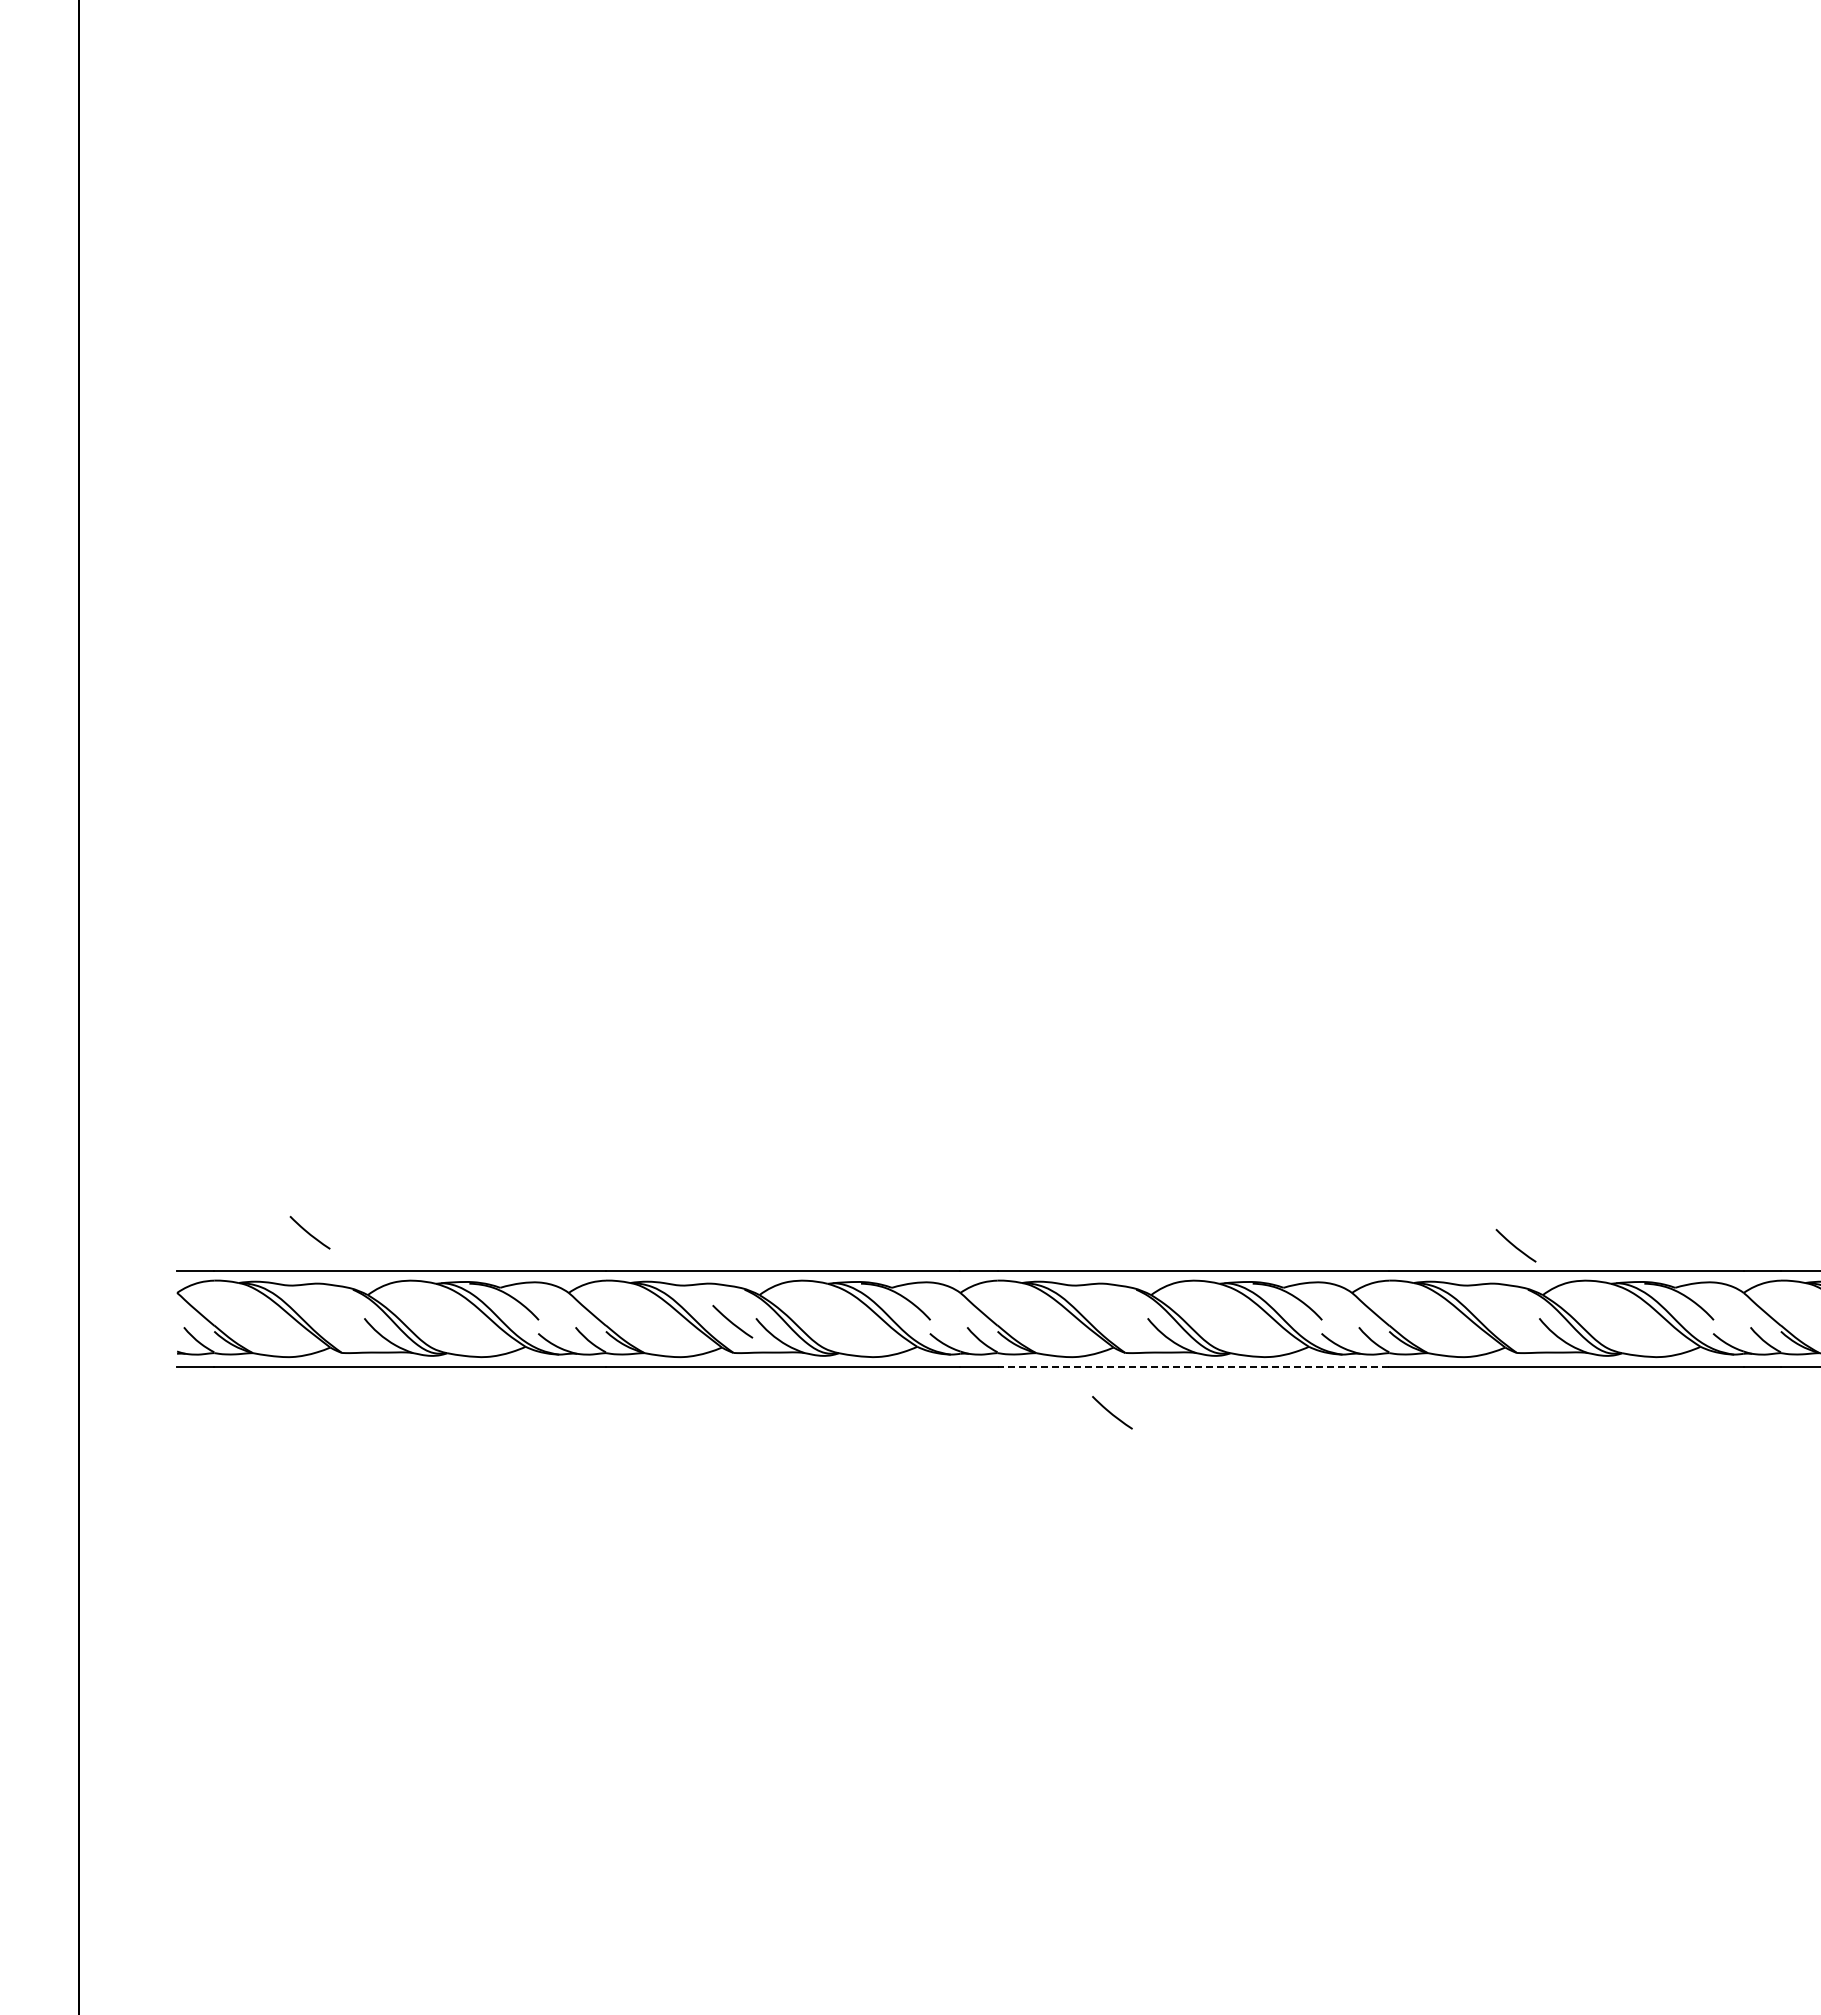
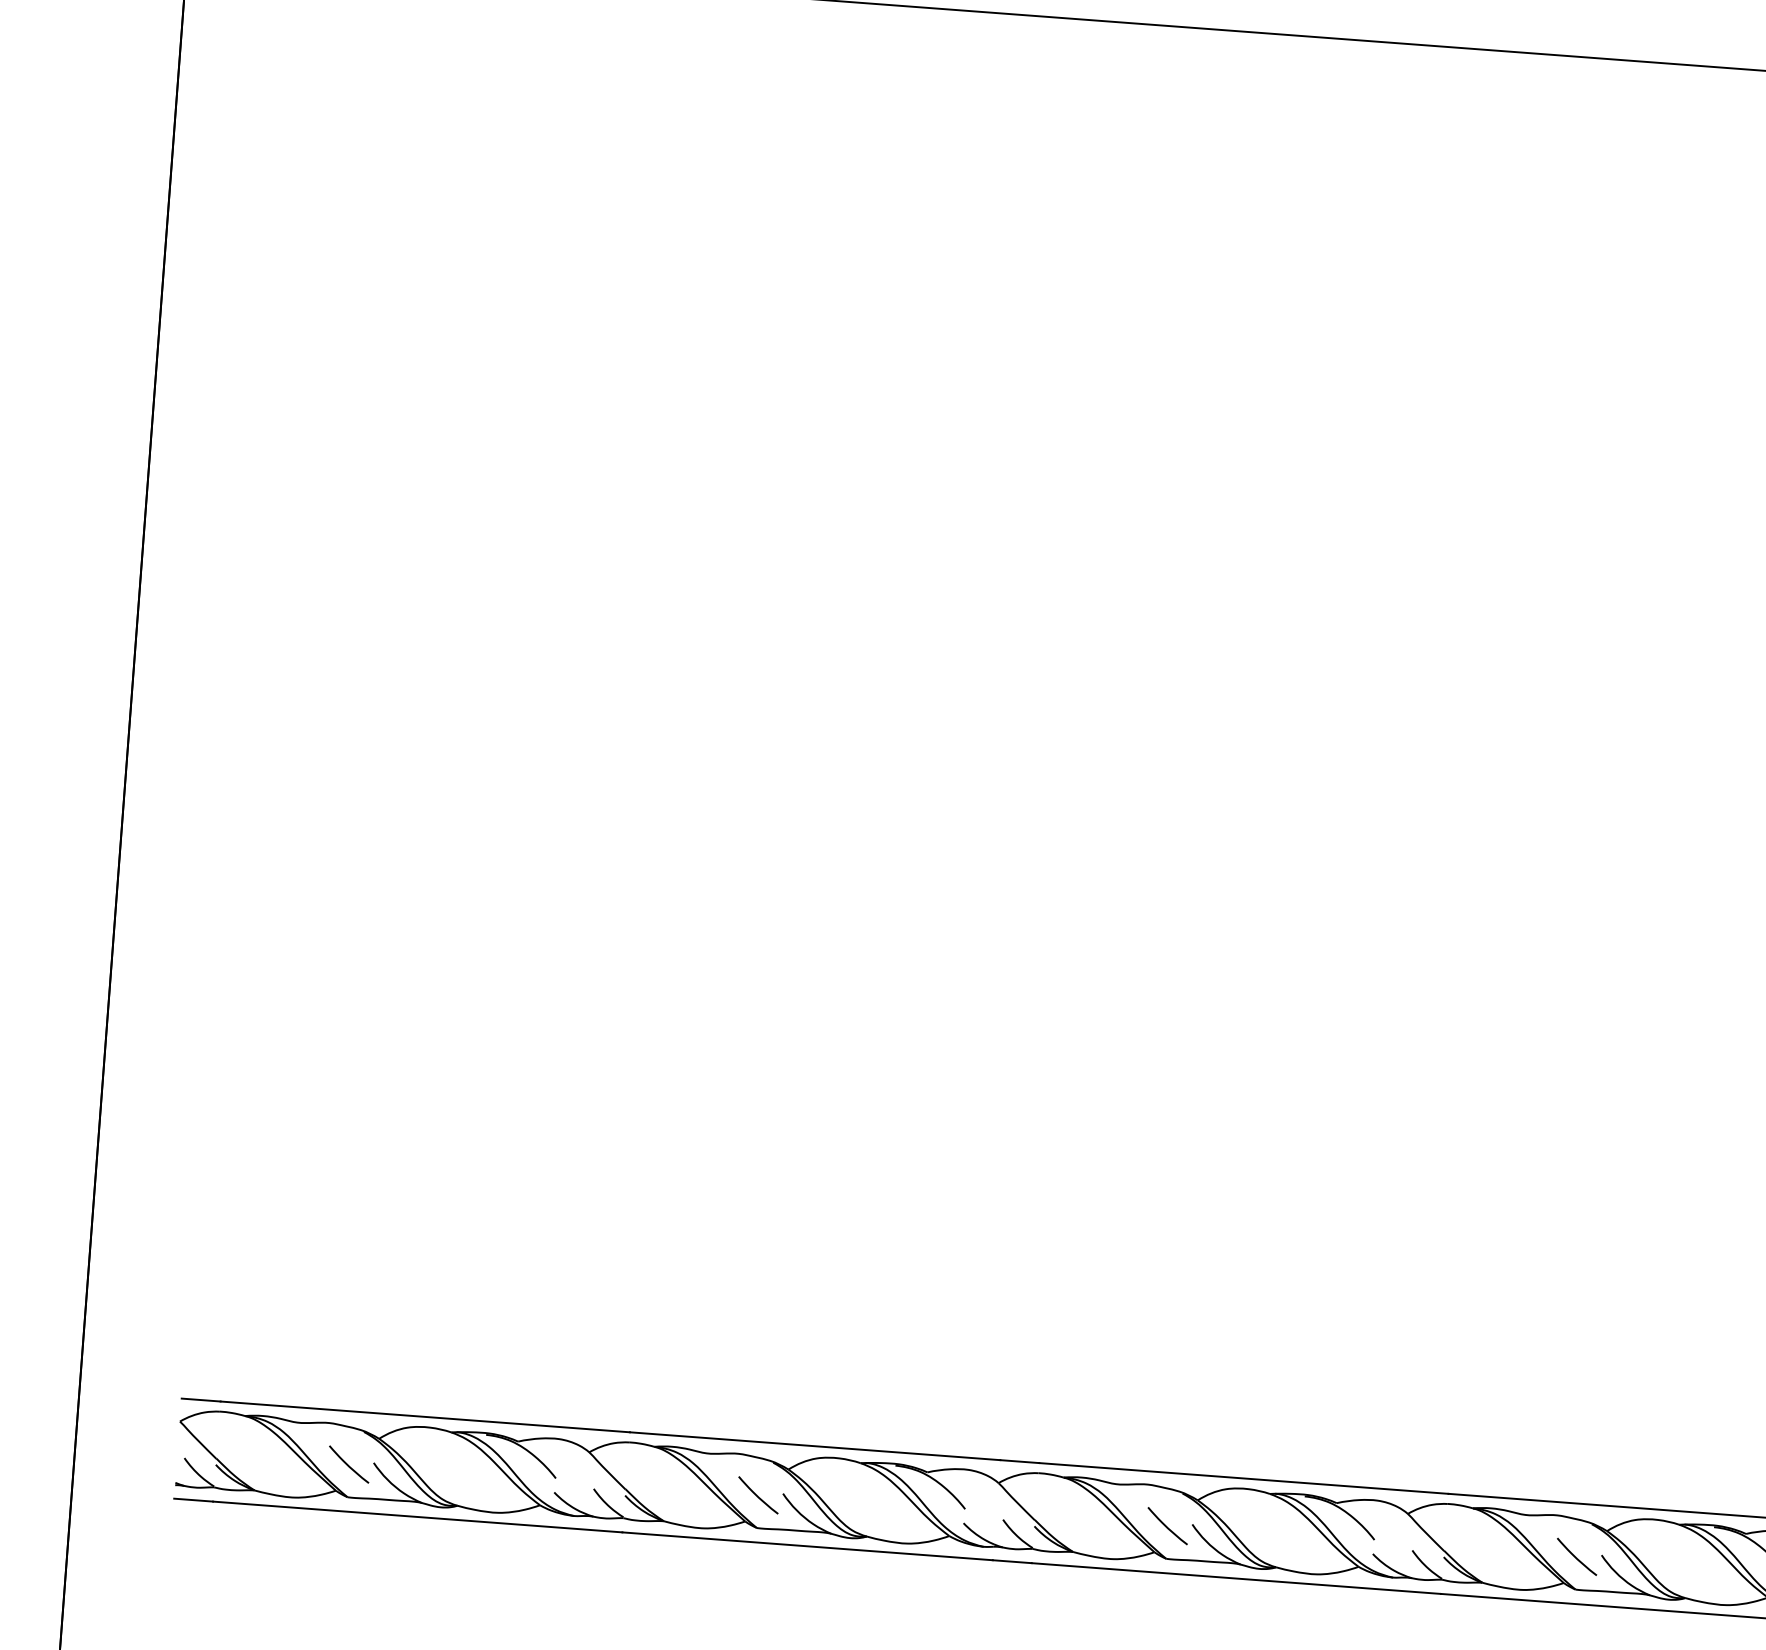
curve: (309, 1232) -> (348, 1464), moved
curve: (1515, 1245) -> (1576, 1556), moved
line: (1193, 1366) -> (1236, 1578), dashed -> solid
curve: (1111, 1412) -> (1166, 1525), moved

